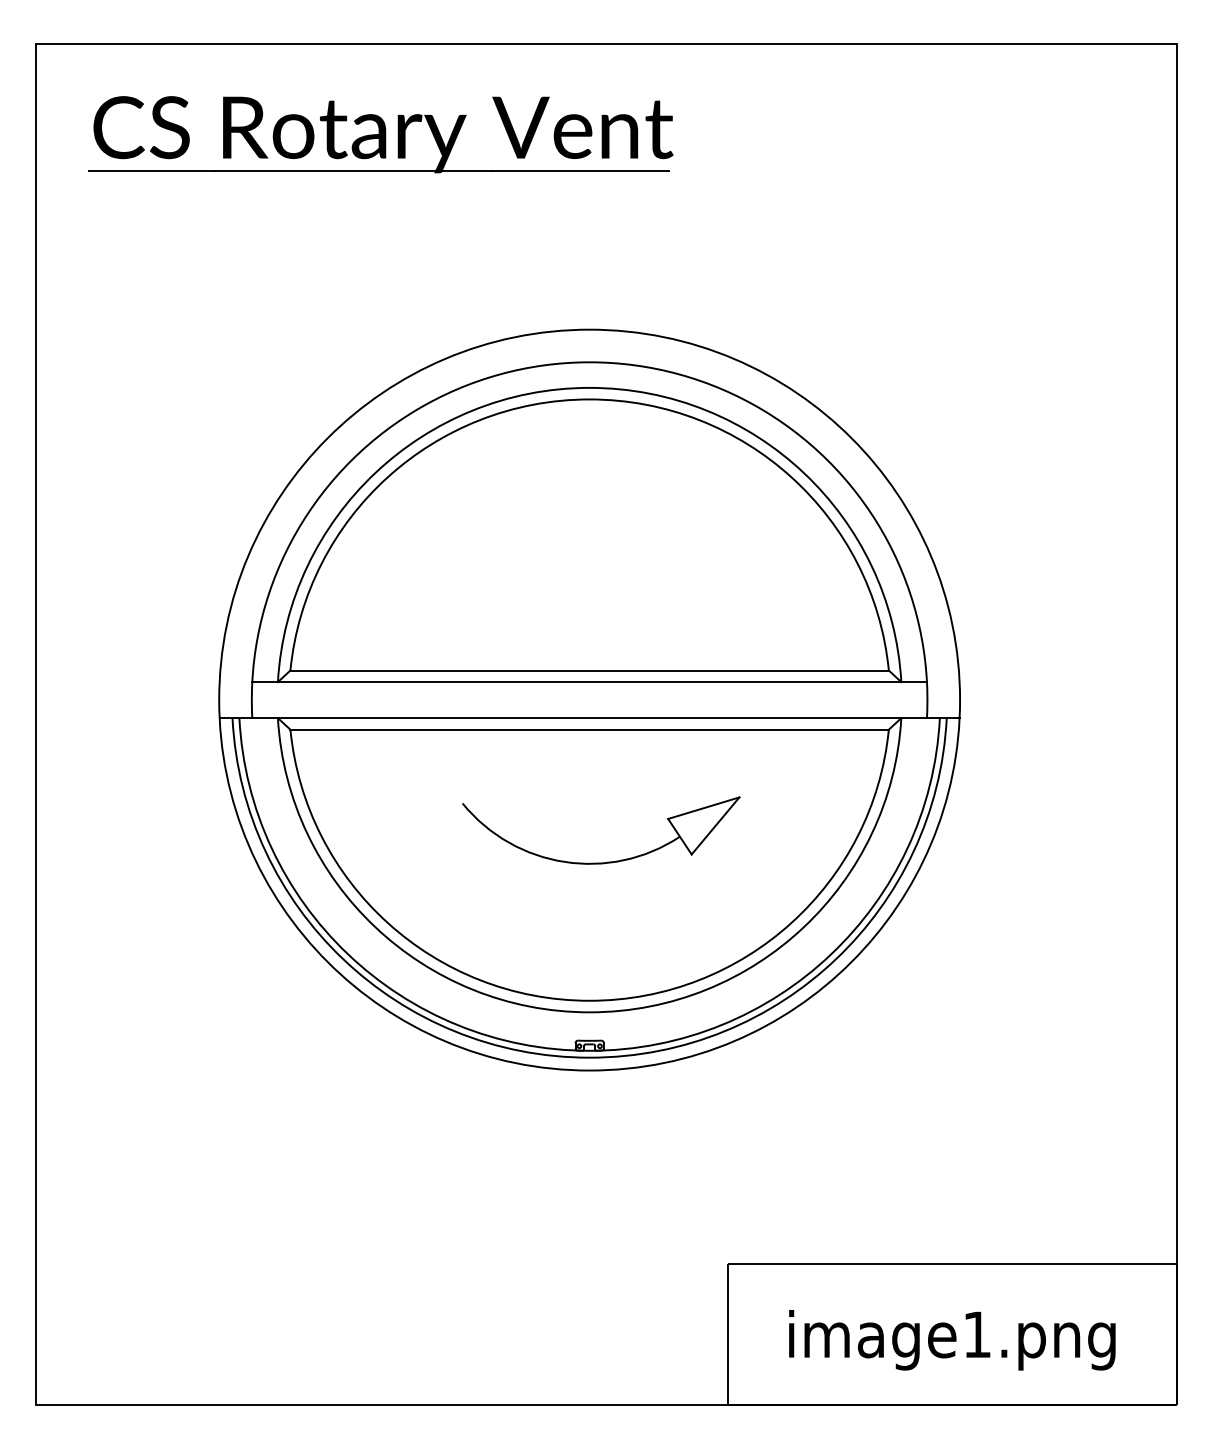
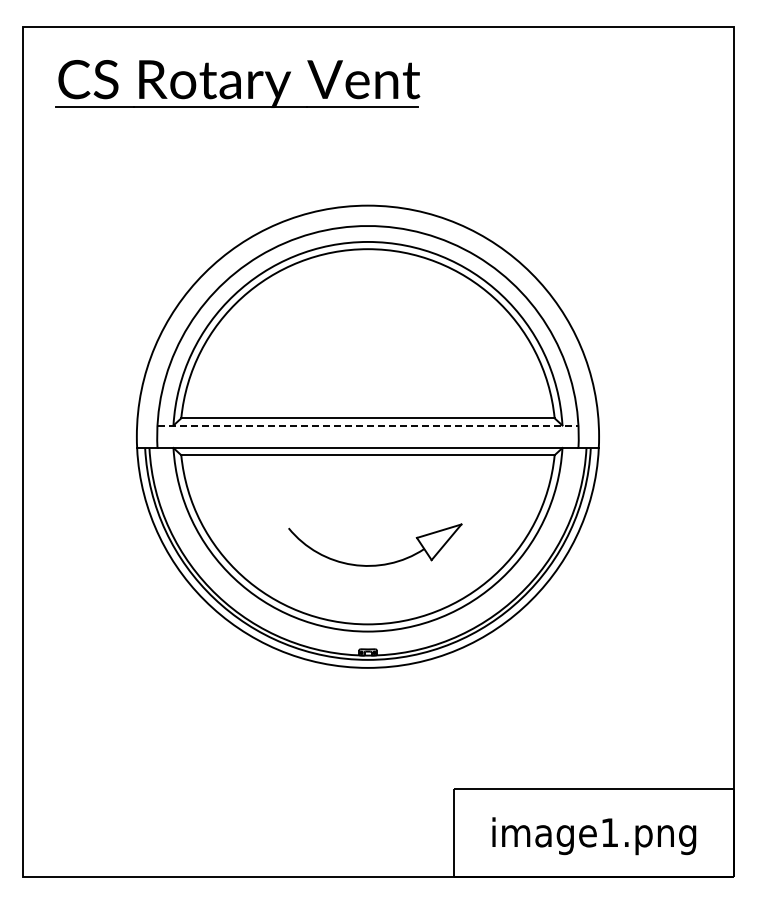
line: (590, 682) -> (368, 425), solid -> dashed
part: (601, 861) -> (375, 564), moved

